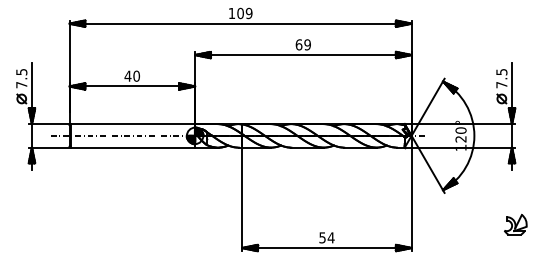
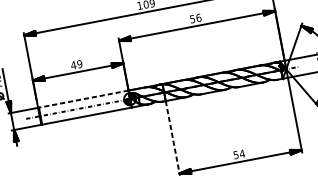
text: (303, 44) -> (195, 18), 69 -> 56
text: (136, 75) -> (79, 63), 40 -> 49
line: (132, 124) -> (83, 99), solid -> dashed
line: (242, 199) -> (173, 138), solid -> dashed

